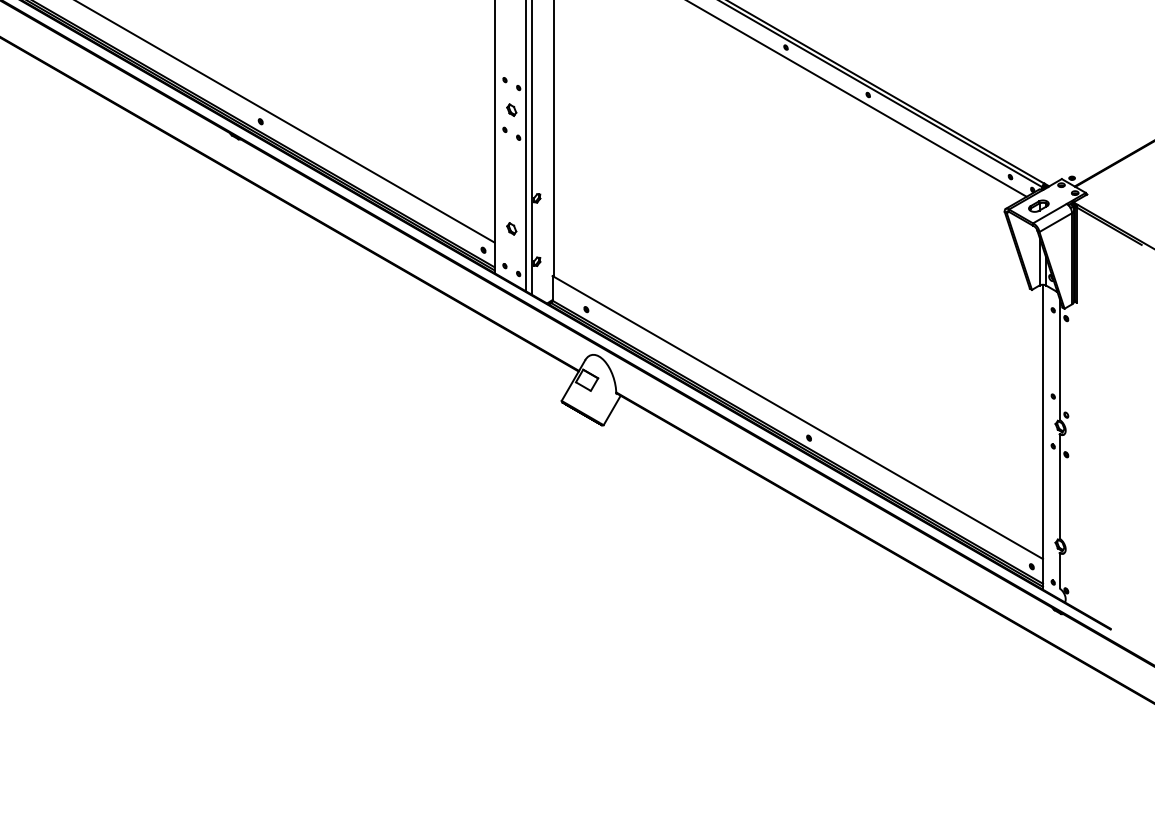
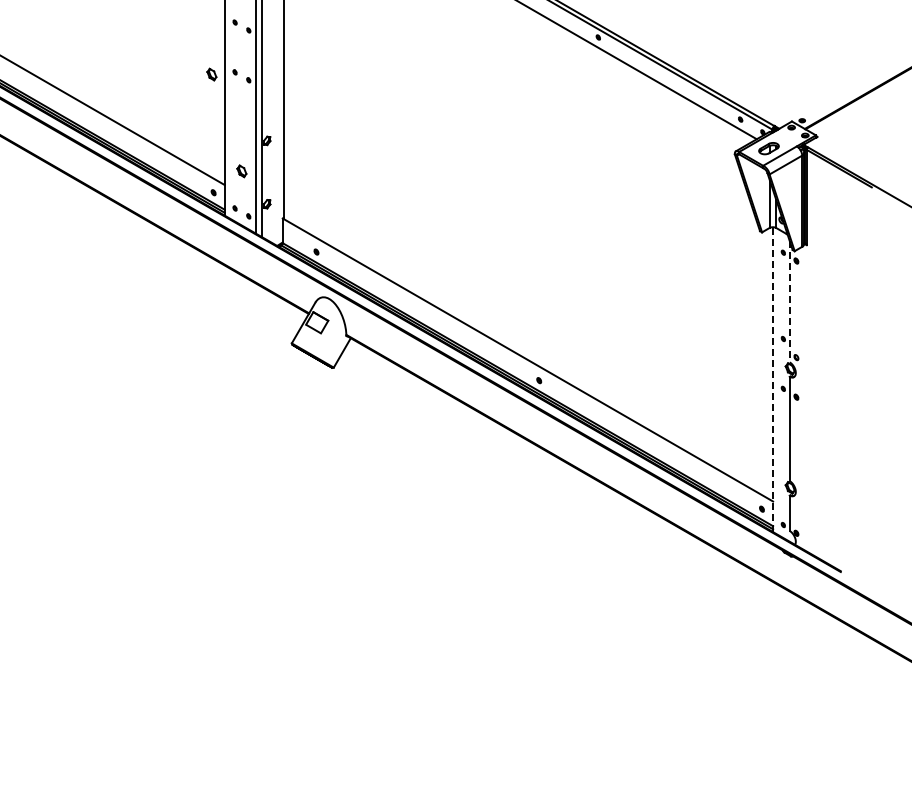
part: (511, 109) -> (211, 73), moved
line: (1059, 359) -> (789, 301), solid -> dashed
line: (1043, 436) -> (773, 378), solid -> dashed

